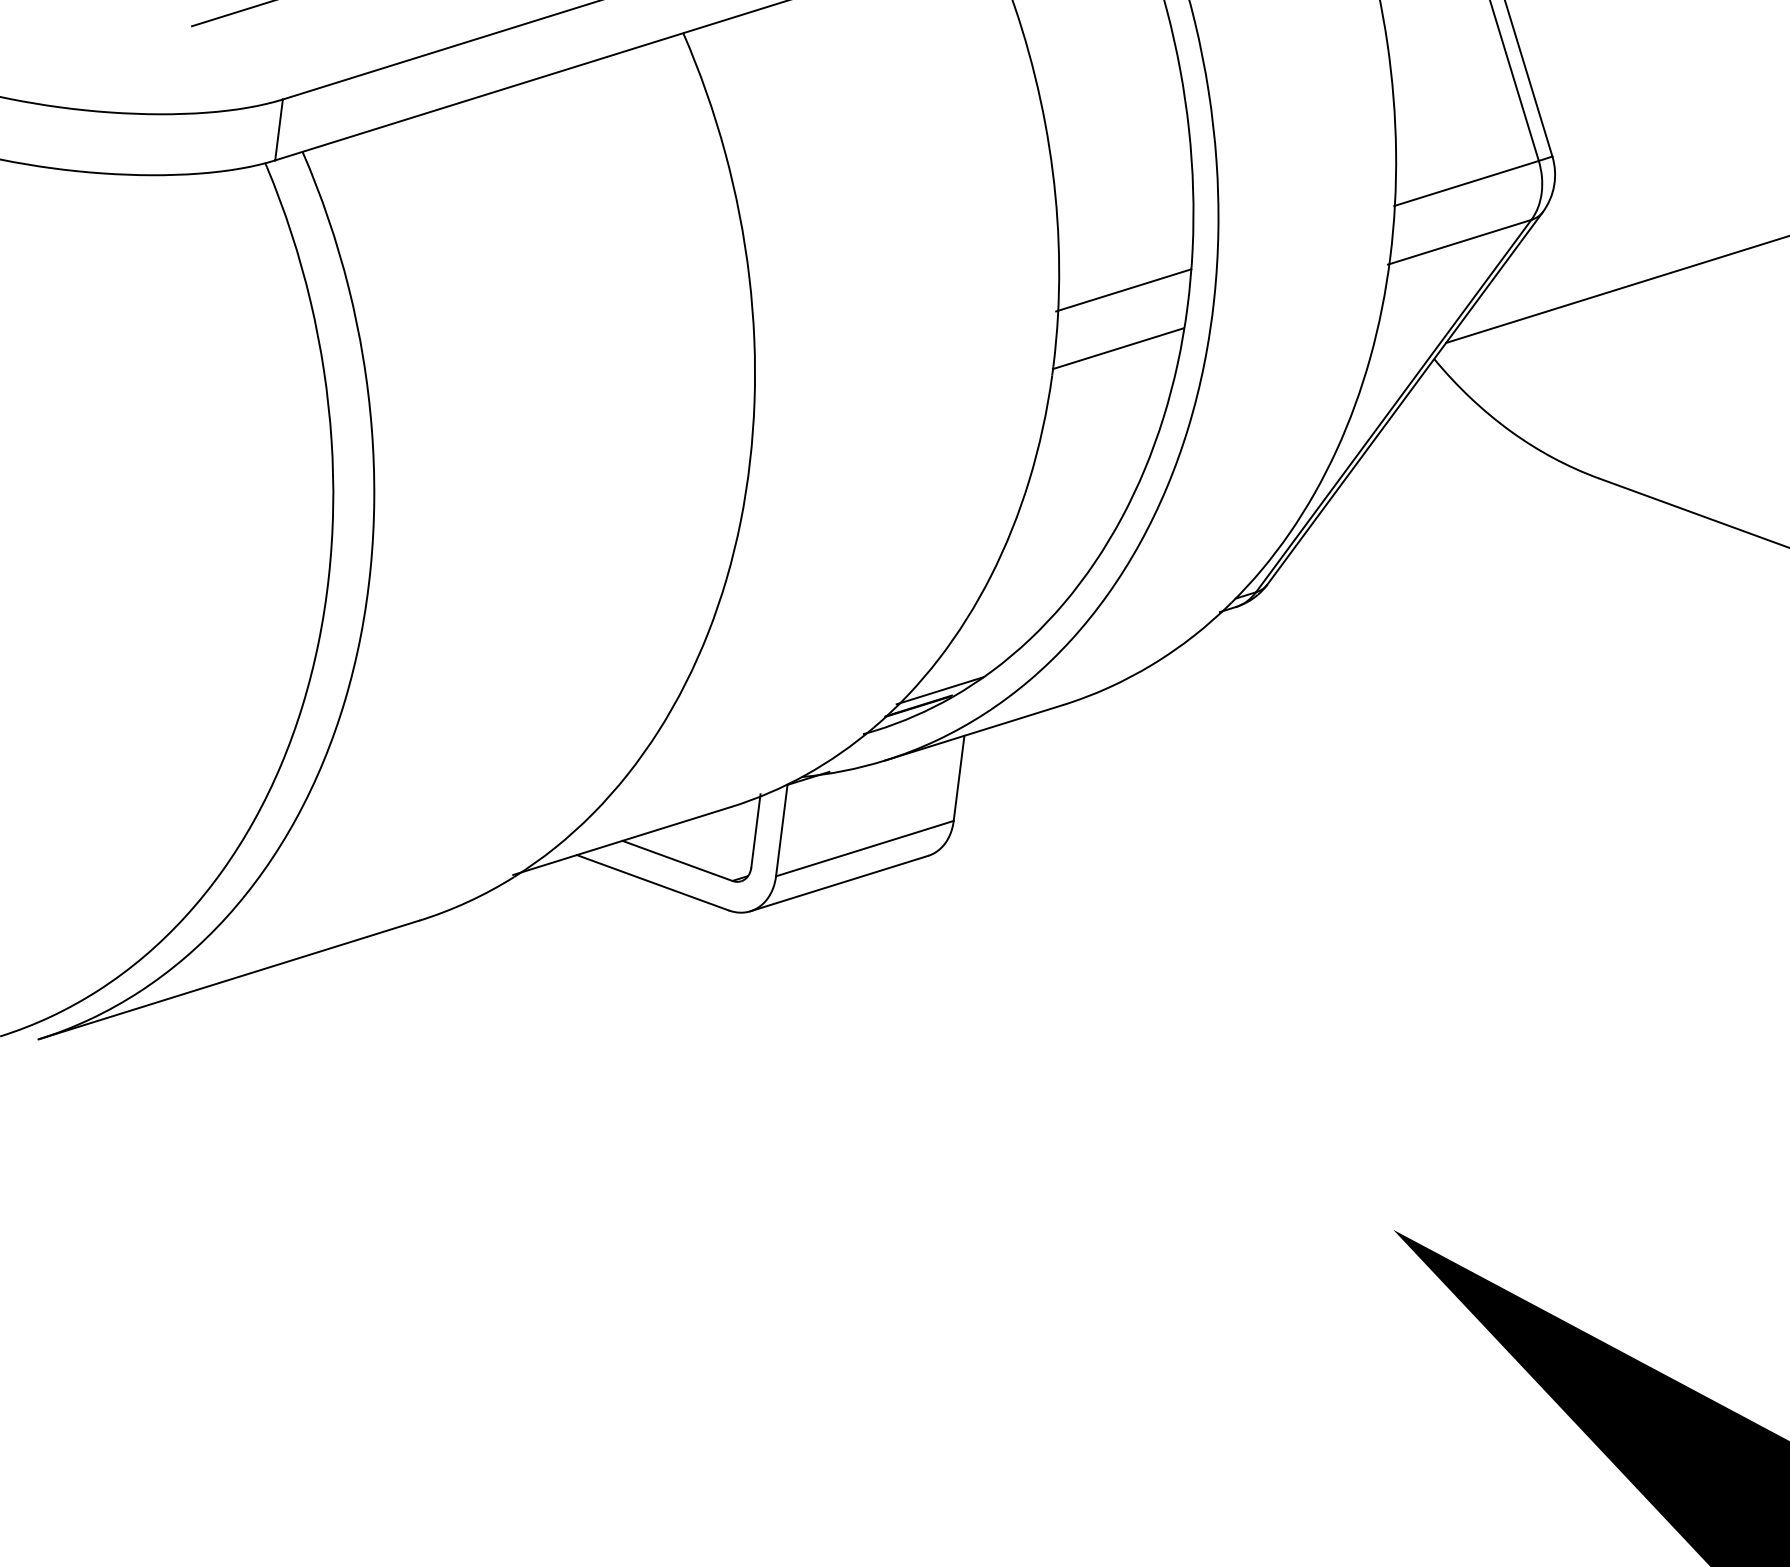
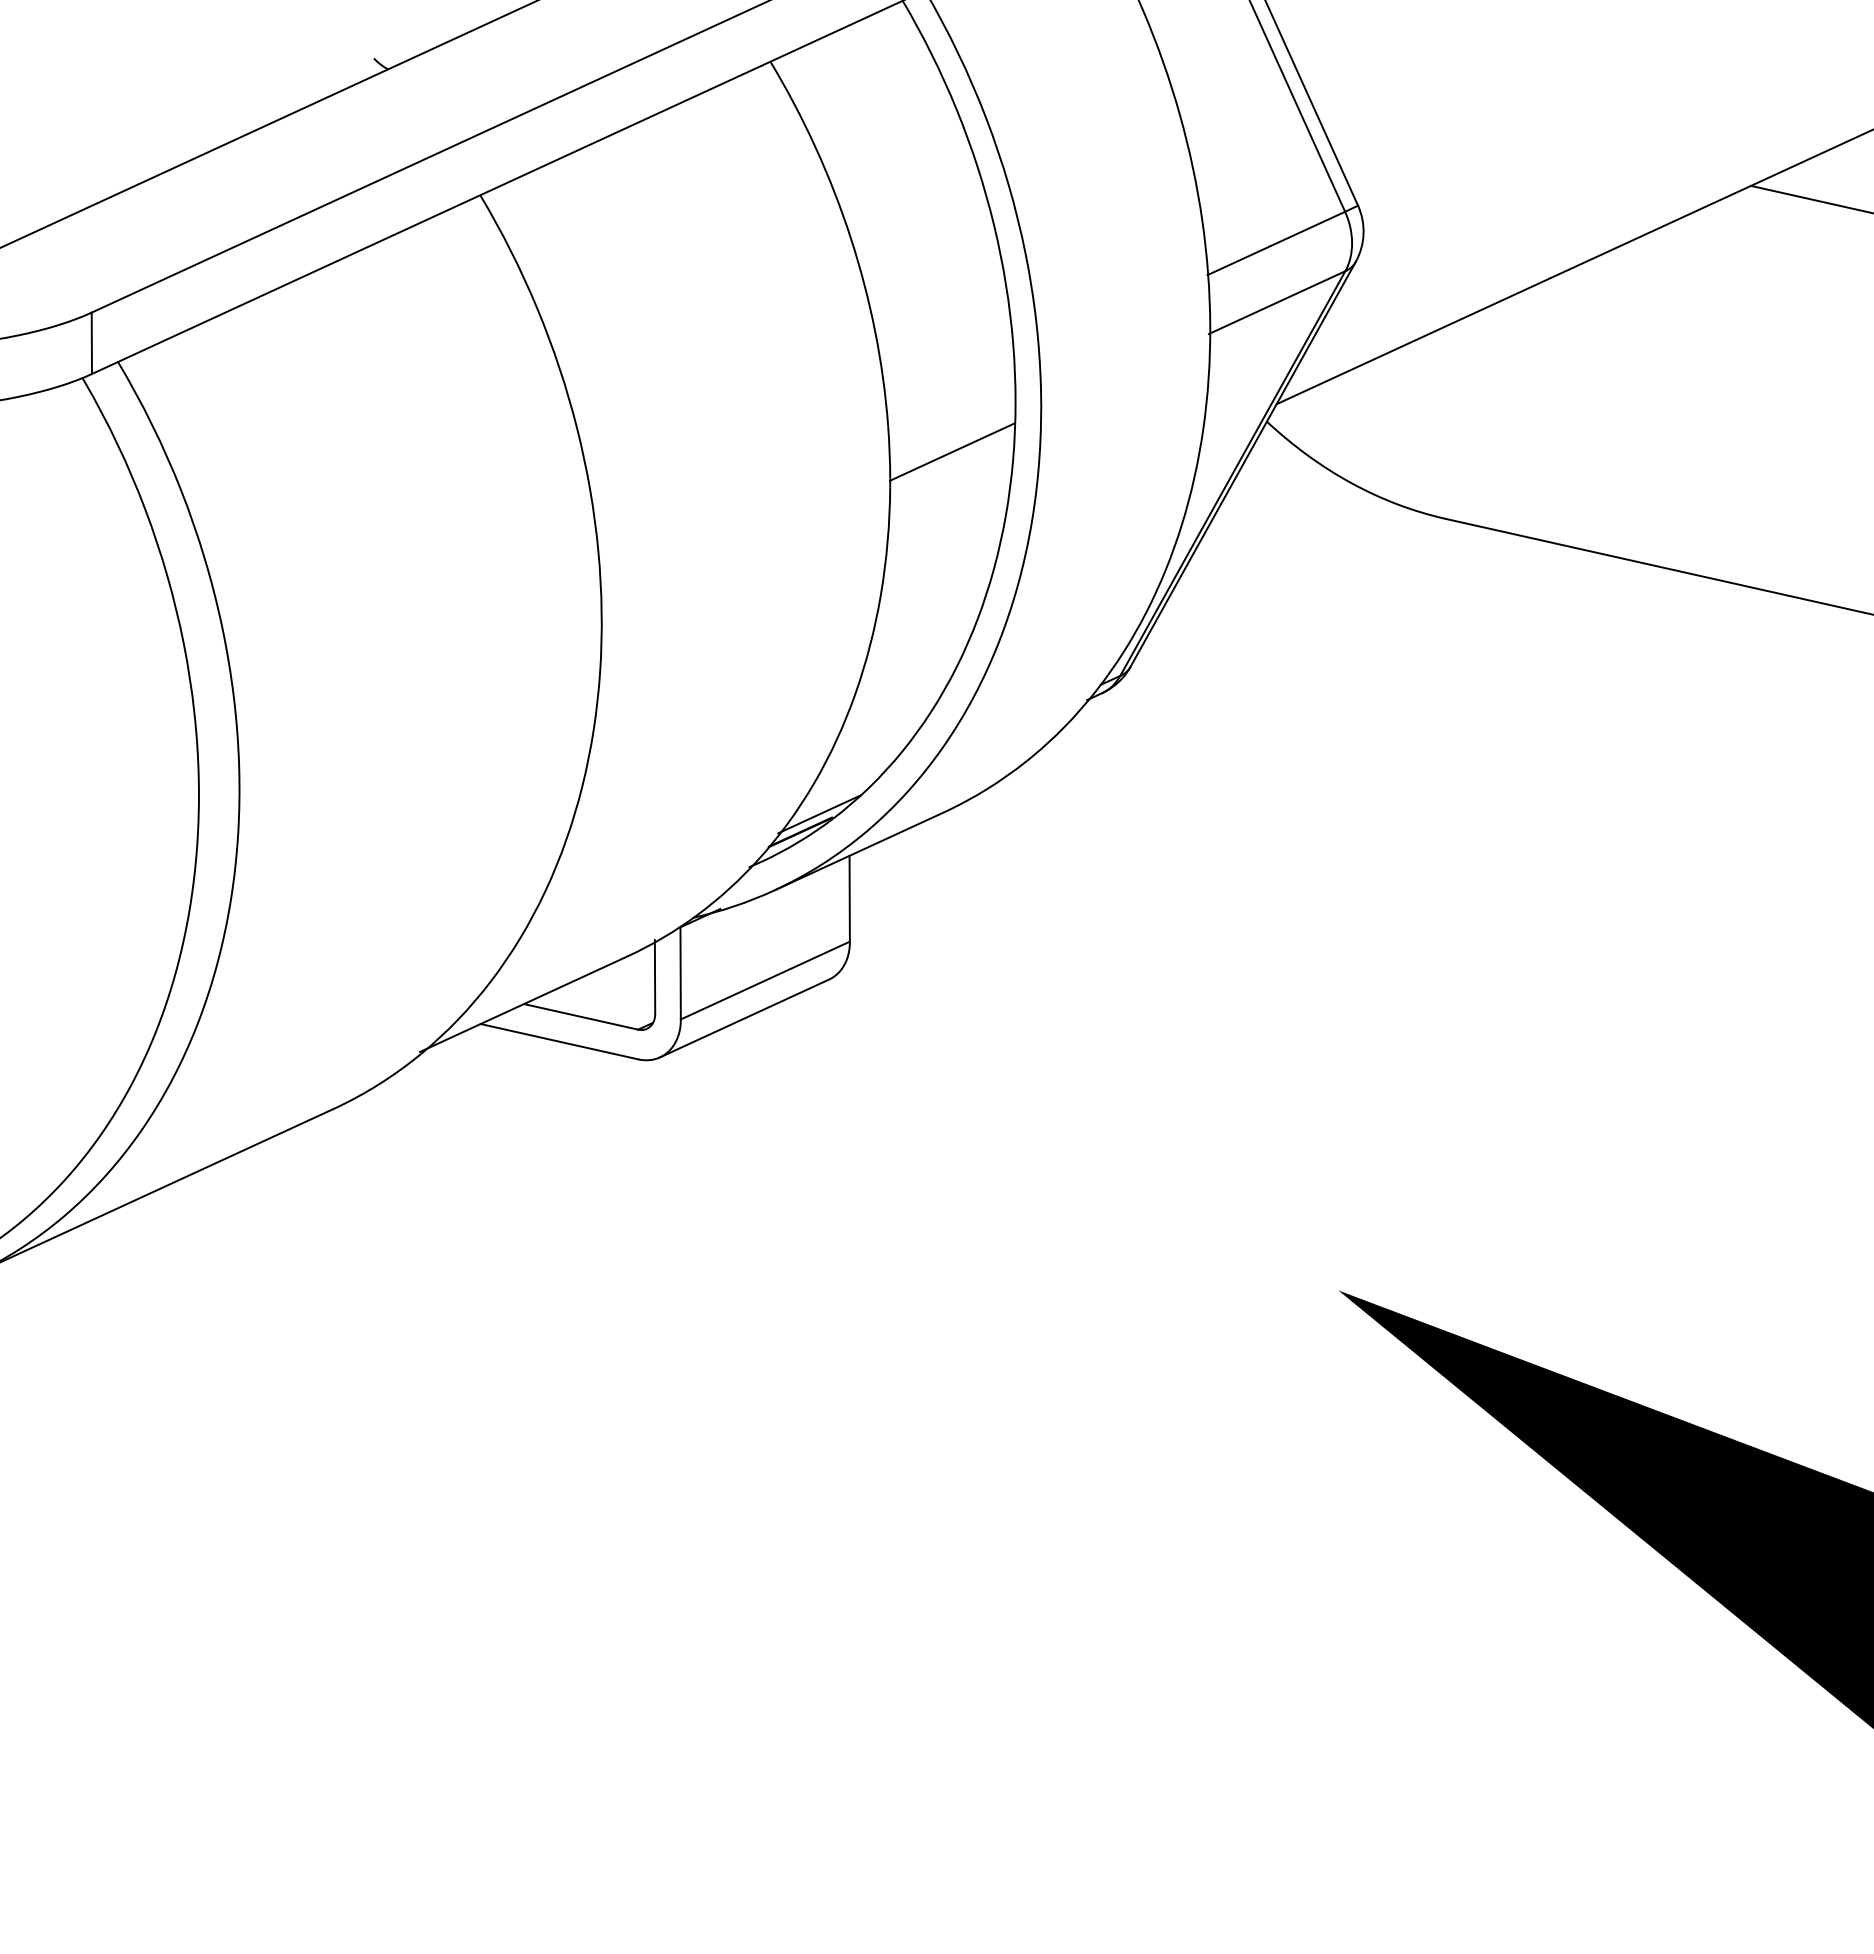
line: (1123, 290) -> (949, 393), removed

